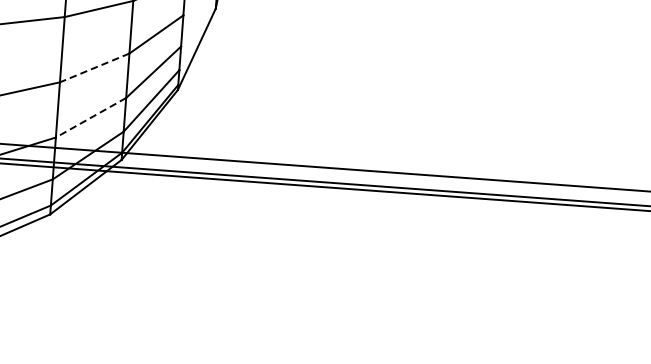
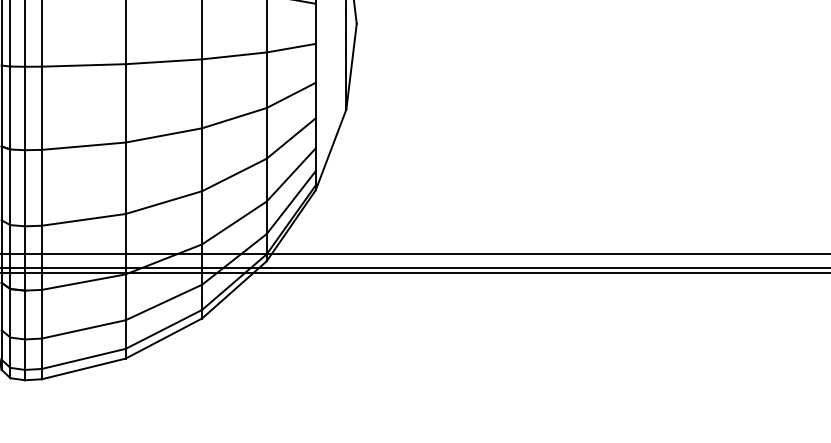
line: (93, 68) -> (233, 175), dashed -> solid
line: (91, 117) -> (234, 222), dashed -> solid

